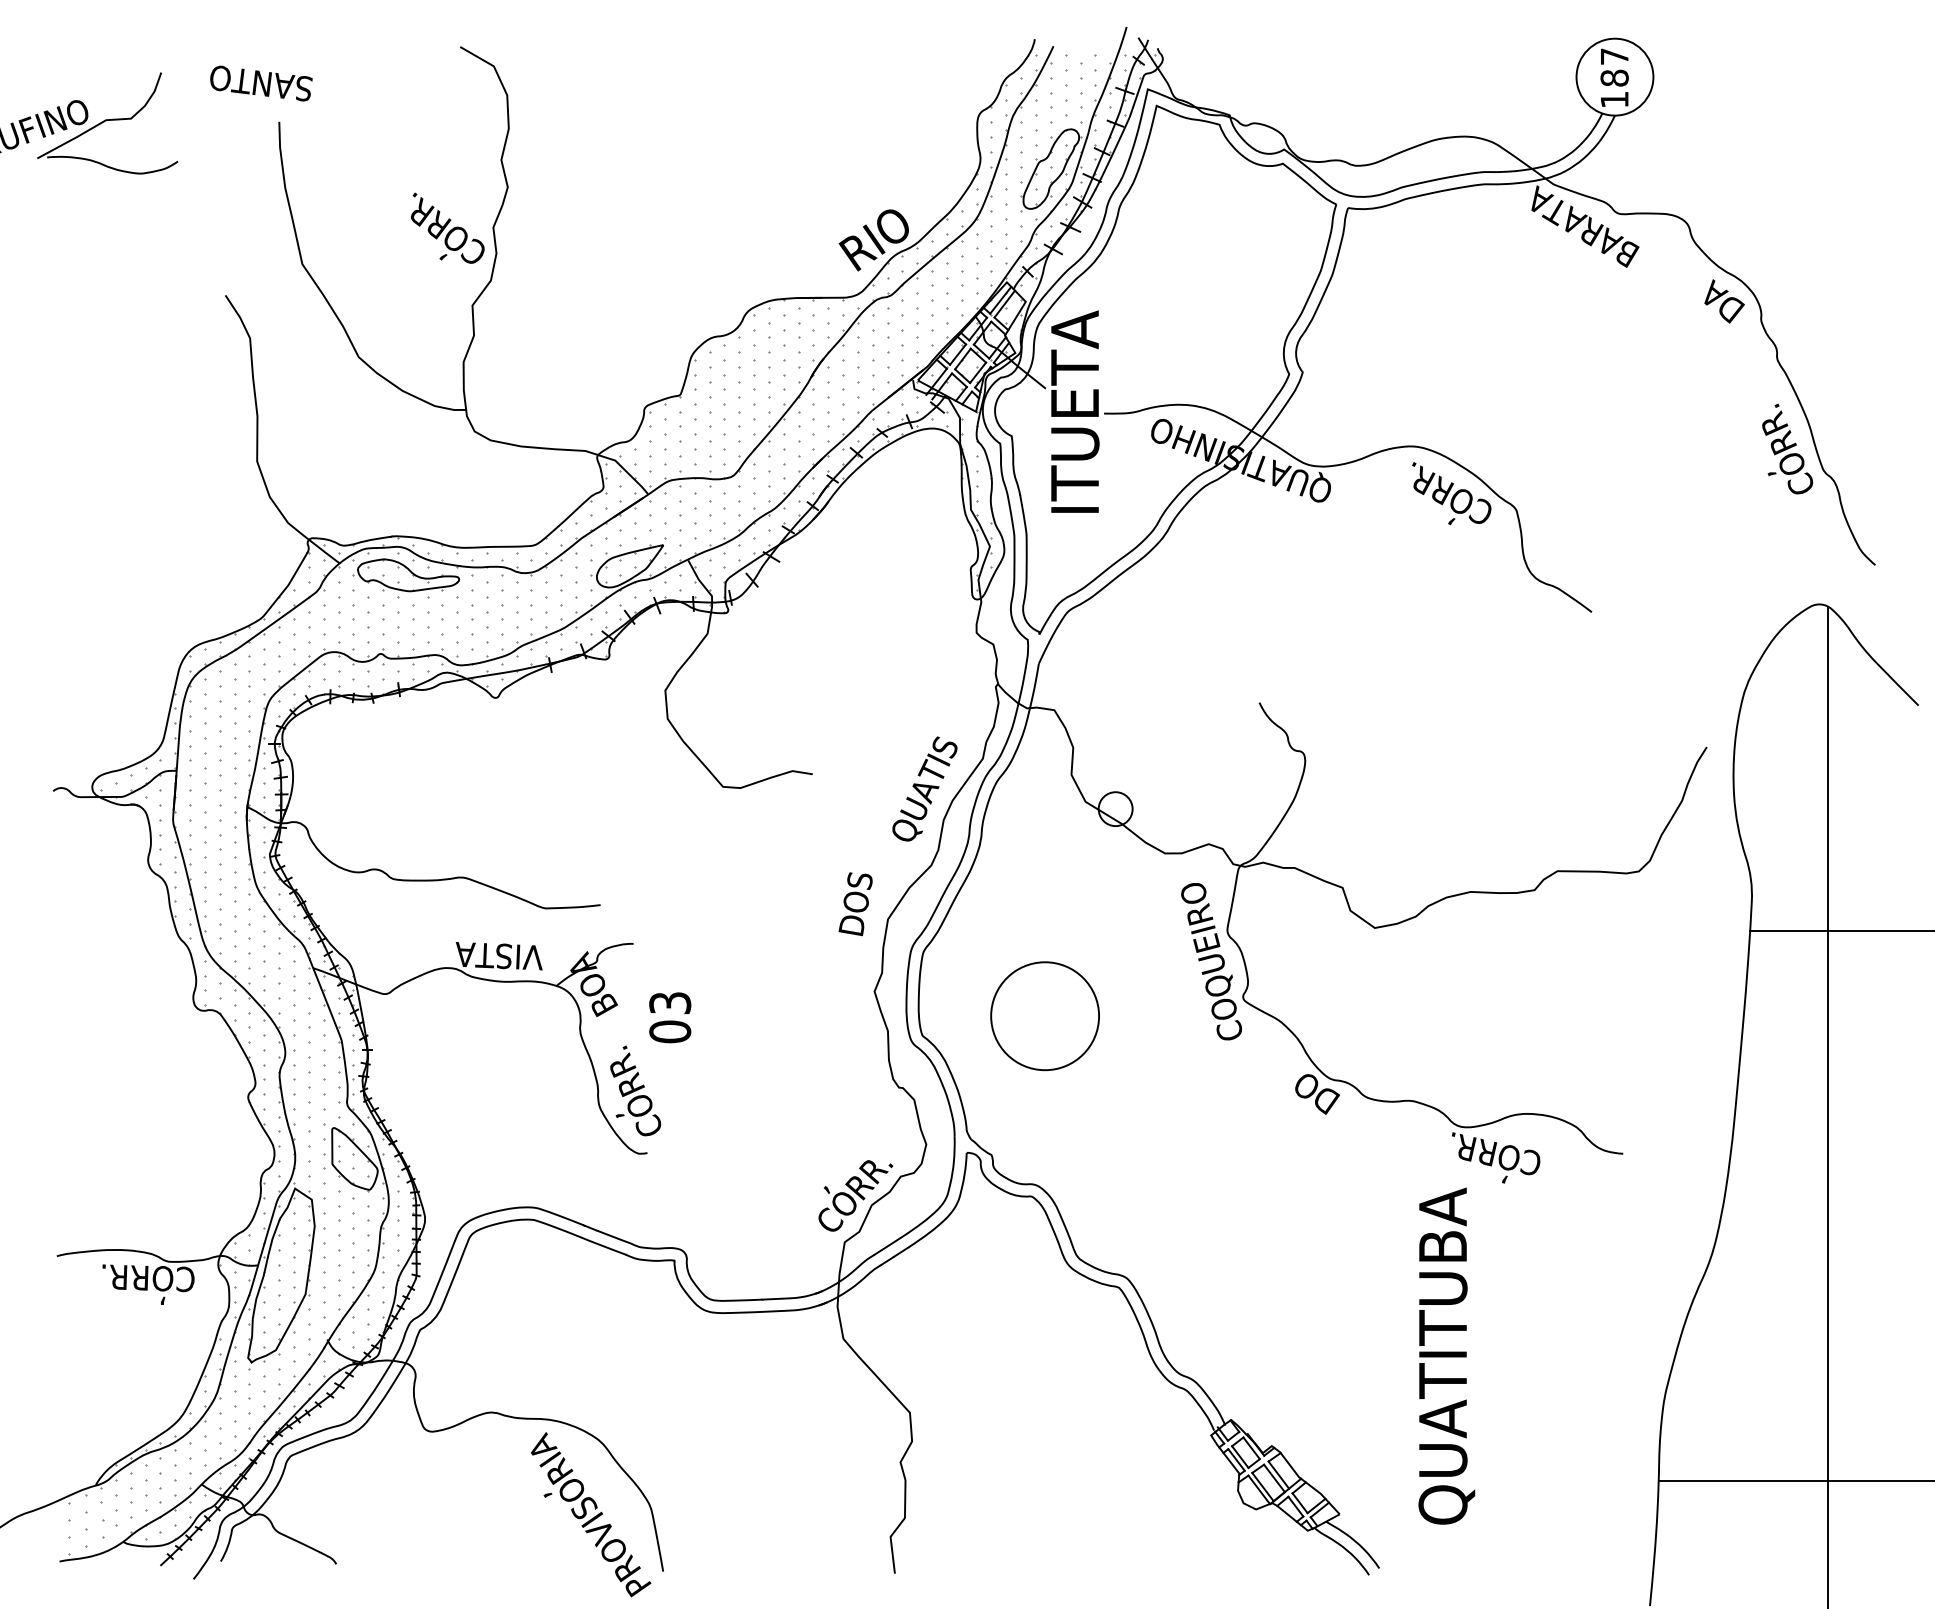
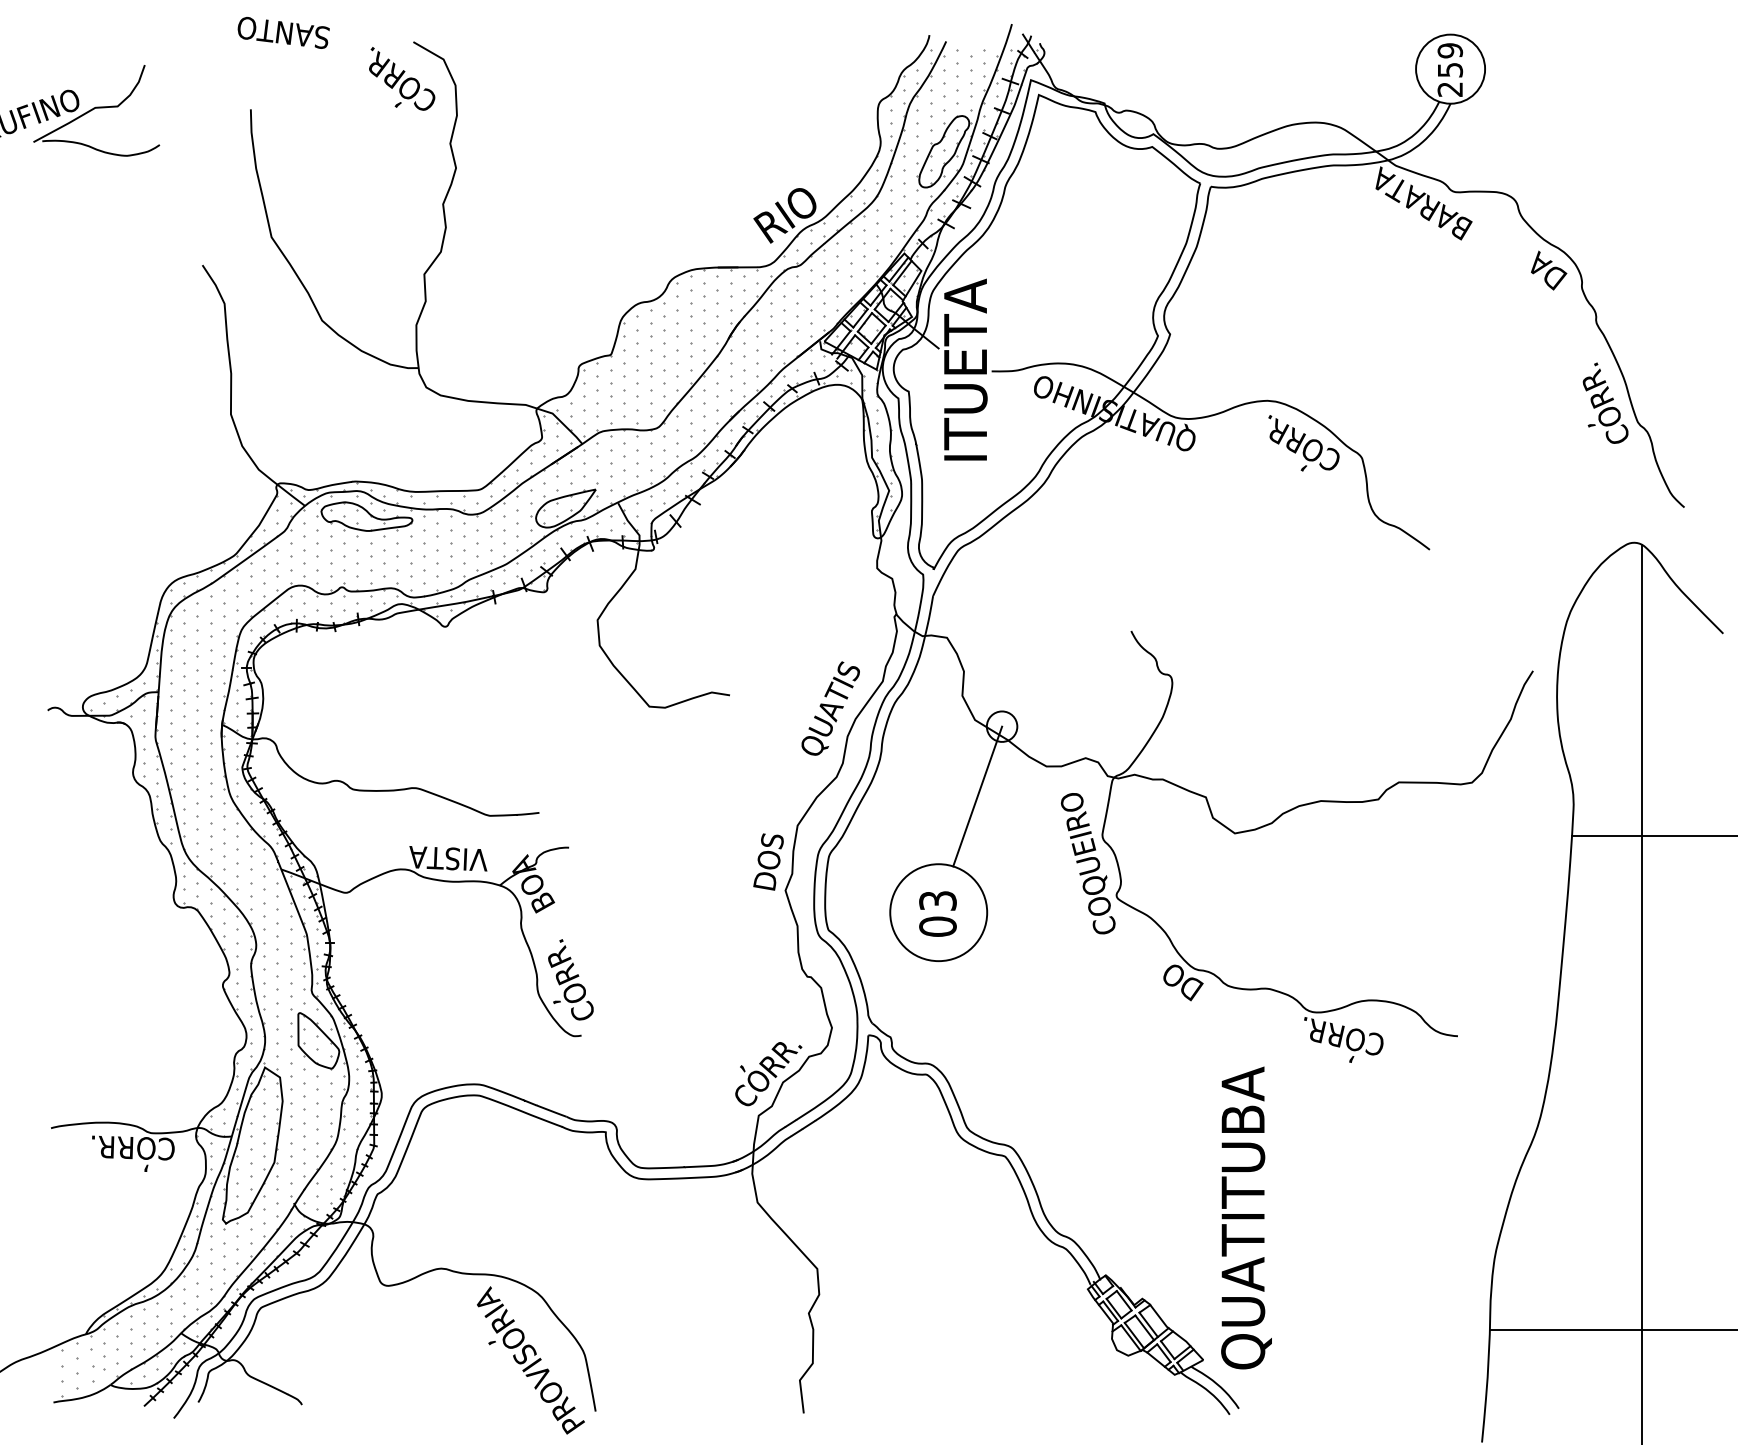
text: (1614, 77) -> (1450, 69), 187 -> 259
text: (261, 83) -> (283, 32), moved
text: (448, 227) -> (402, 78), moved
line: (1088, 886) -> (977, 796), added
text: (855, 903) -> (768, 861), moved
text: (669, 1017) -> (937, 913), moved
text: (1446, 1355) -> (1246, 1217), moved

